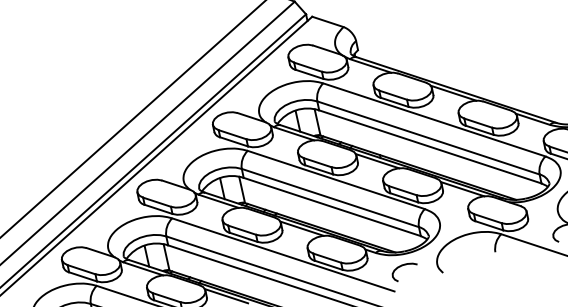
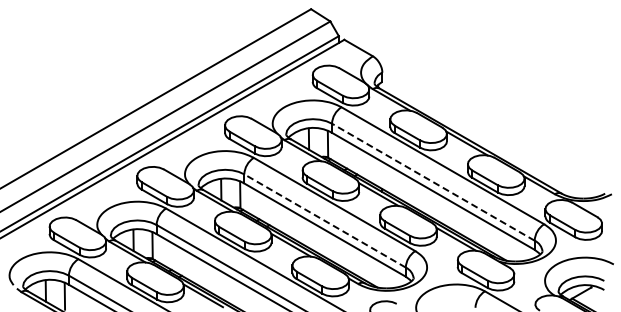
line: (428, 138) -> (433, 182), solid -> dashed
line: (329, 197) -> (324, 220), solid -> dashed

